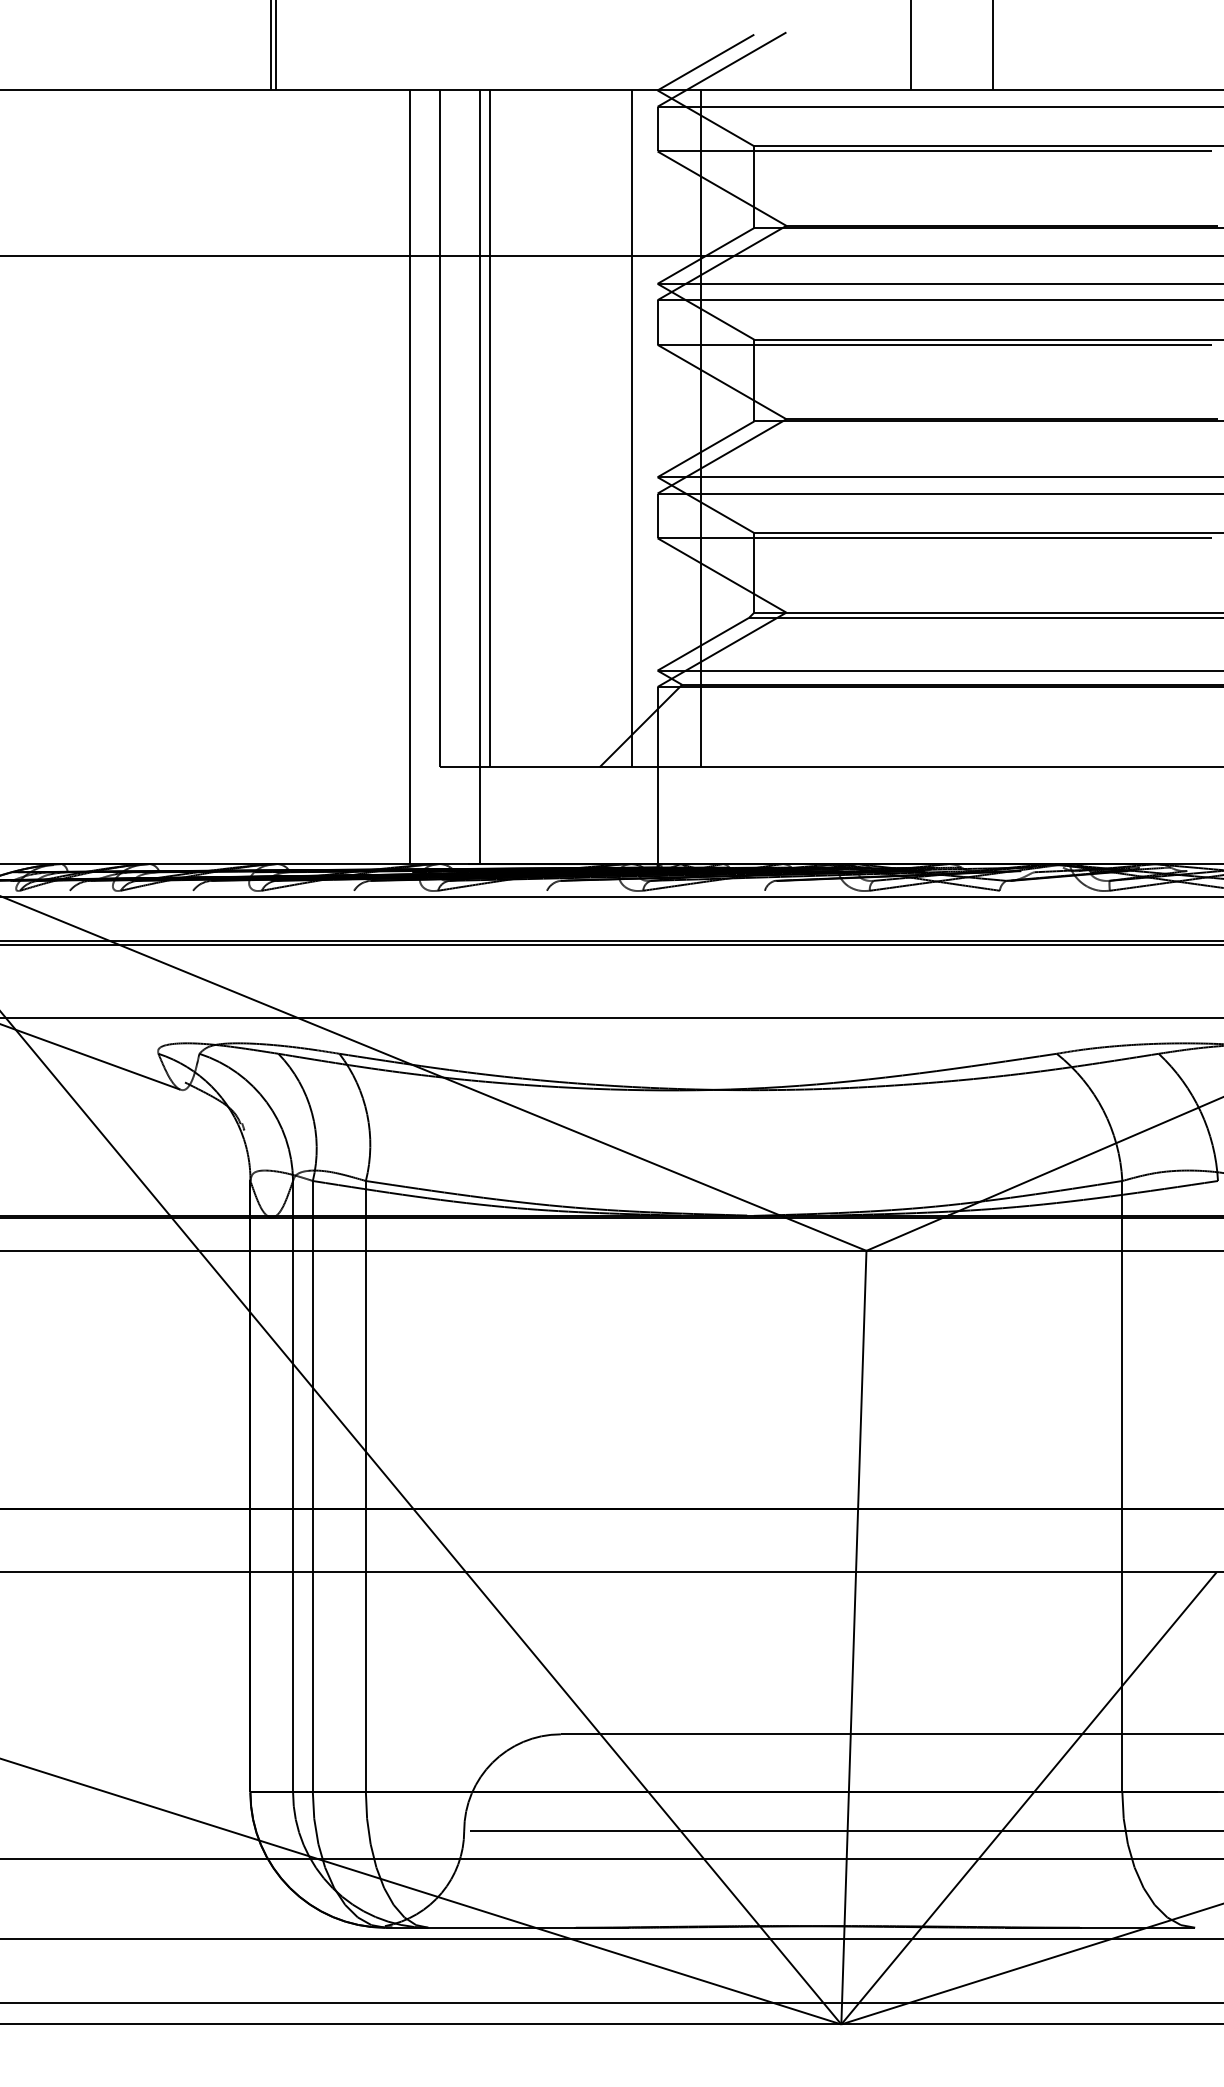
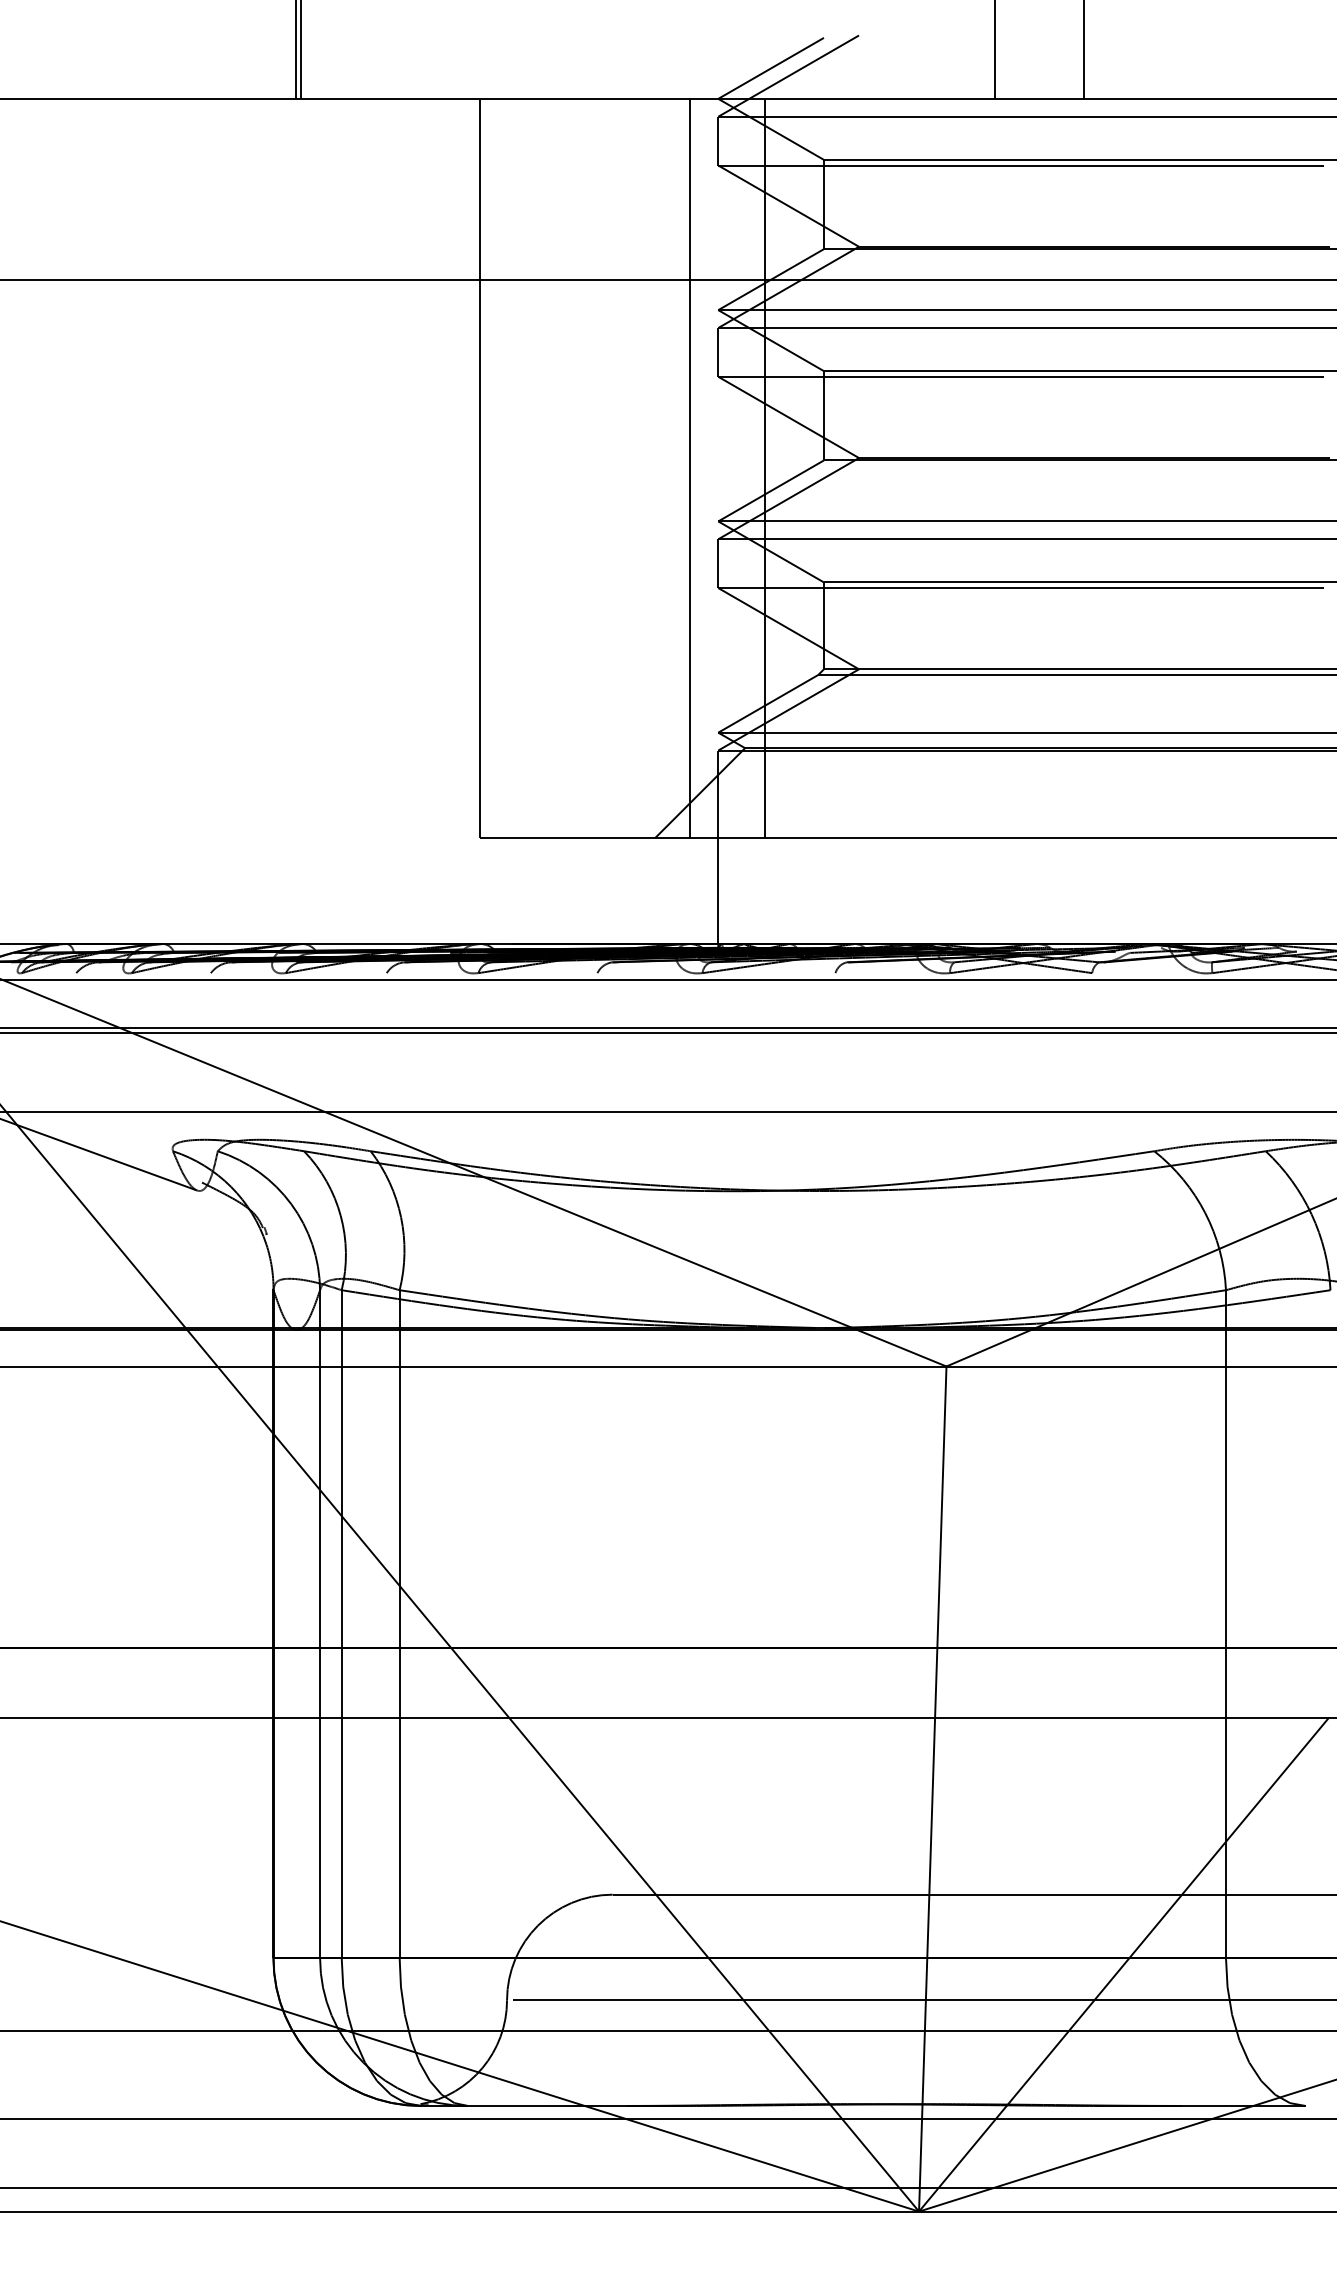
line: (490, 428) -> (535, 468), removed
line: (410, 476) -> (448, 520), removed
line: (480, 476) -> (524, 520), removed

